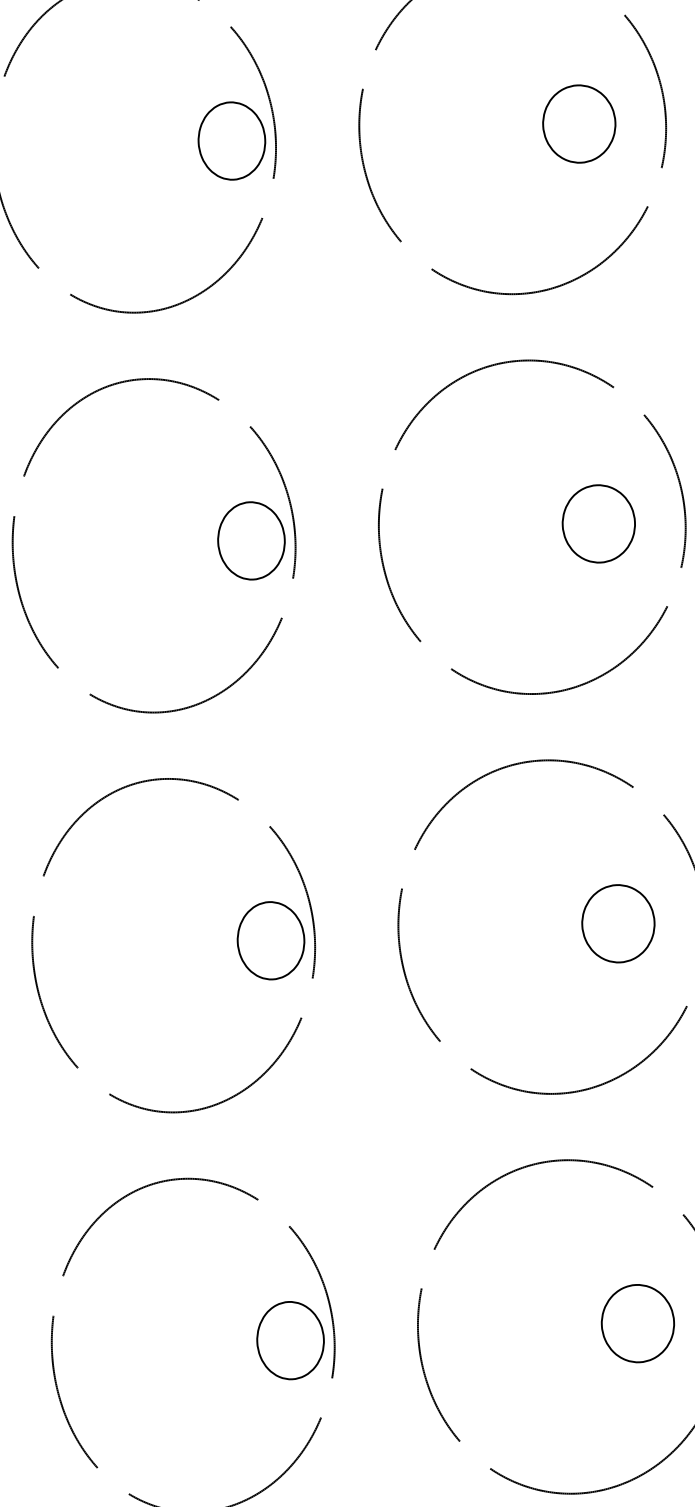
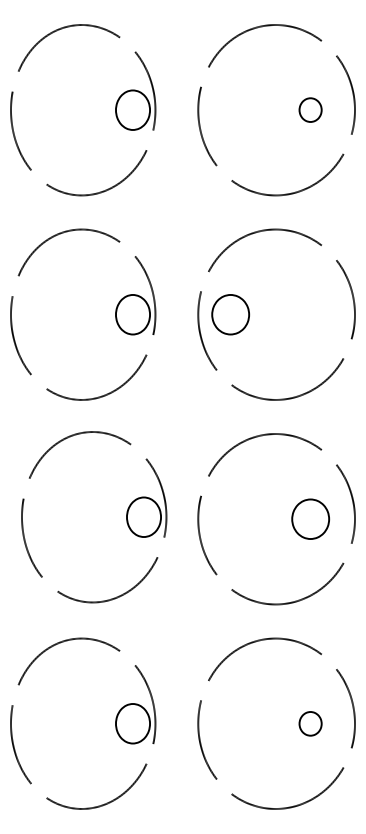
part: (578, 122) -> (310, 109), size x0.6
part: (598, 523) -> (230, 314), moved
part: (236, 942) -> (126, 517), moved
part: (637, 1323) -> (310, 723), size x0.6

